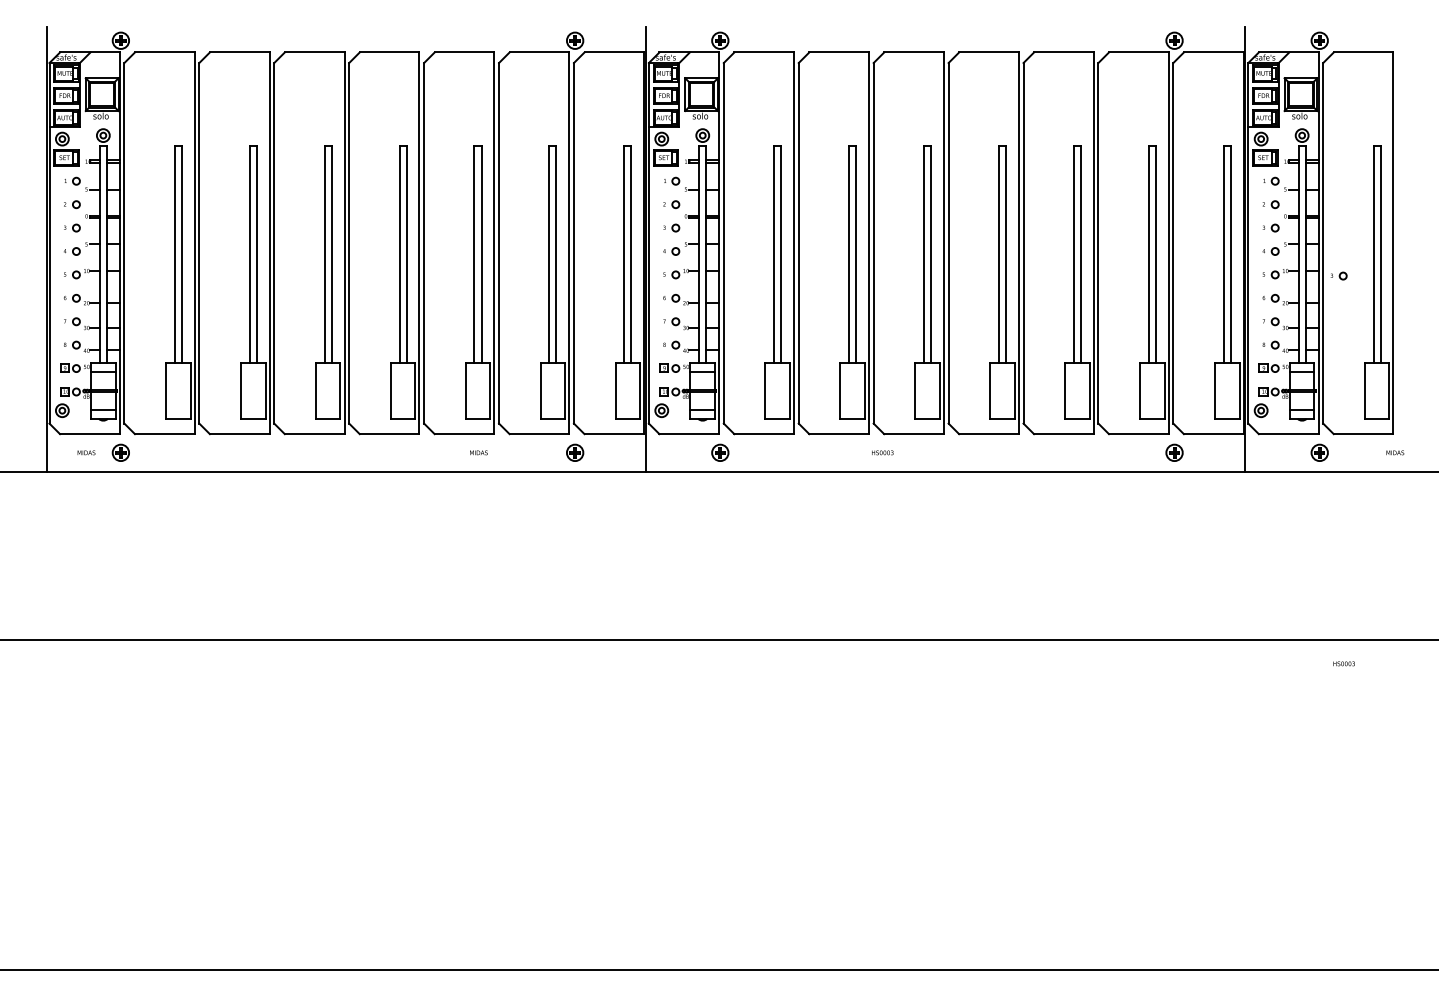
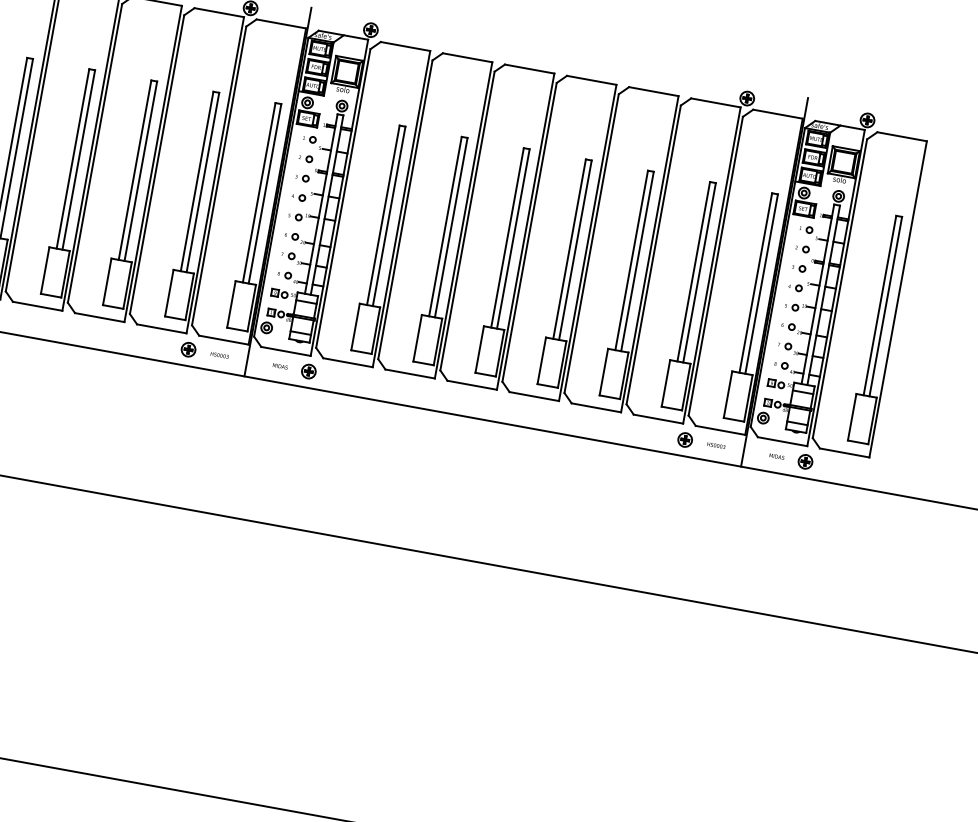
part: (1338, 275) -> (847, 317), removed
text: (478, 452) -> (280, 366), moved
text: (882, 452) -> (219, 355), moved
text: (1395, 452) -> (777, 456), moved
text: (1343, 663) -> (715, 445), moved

